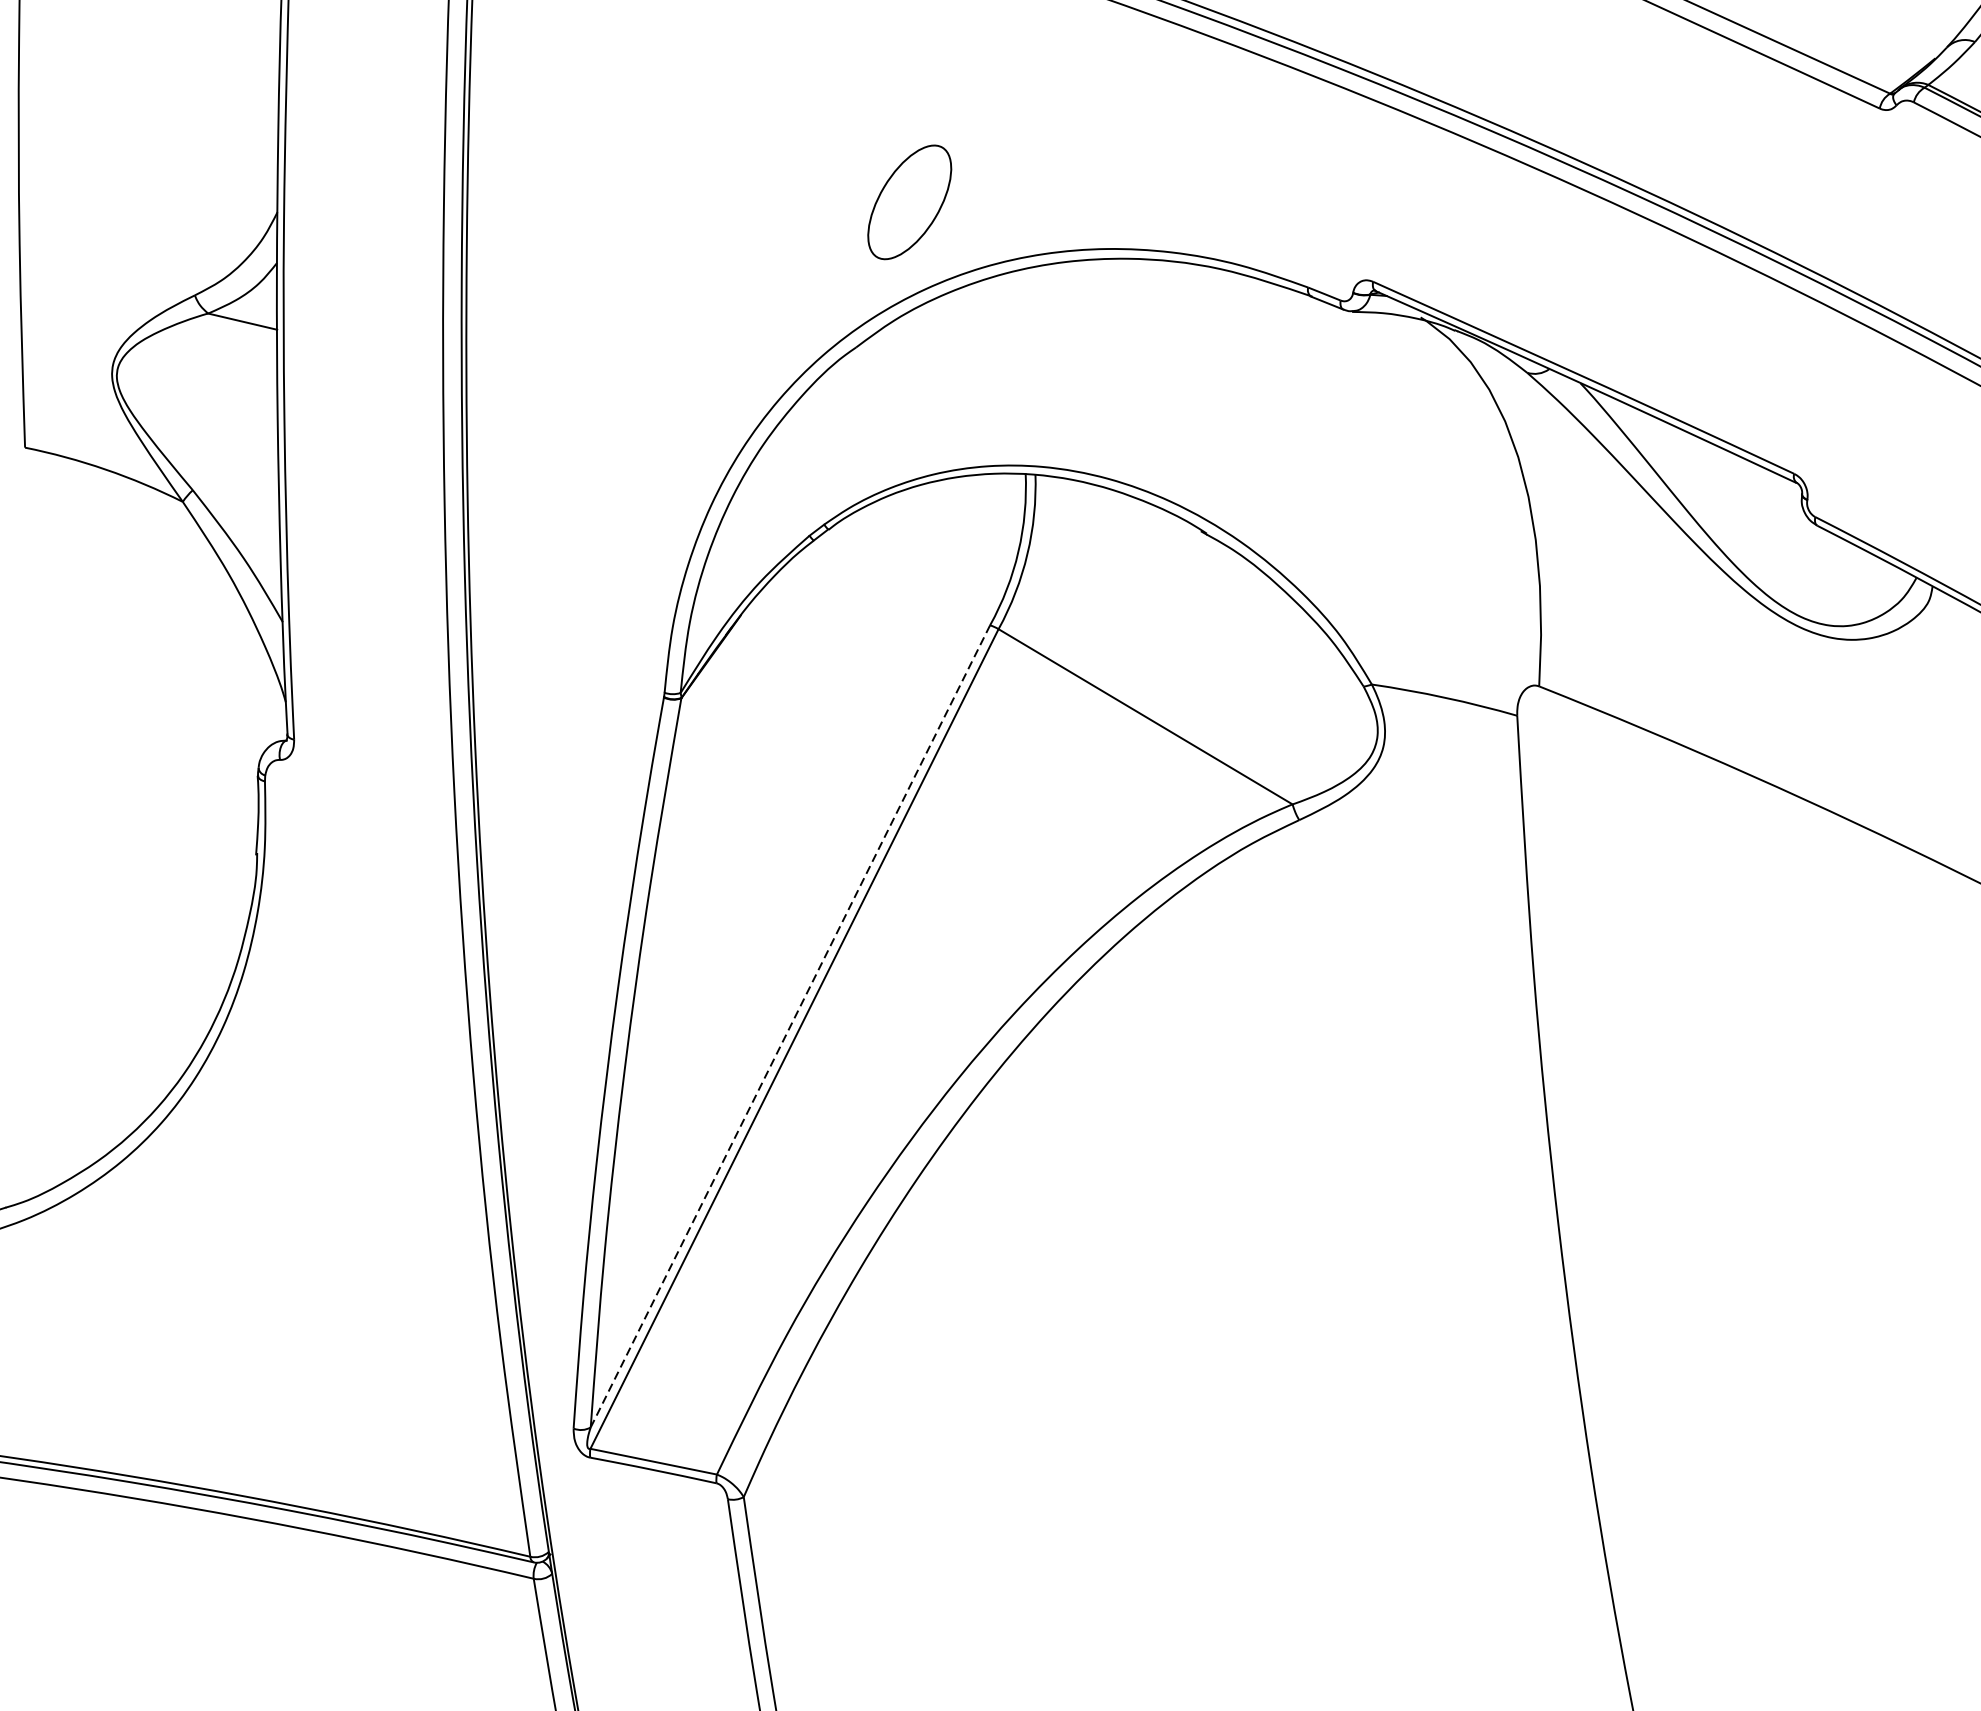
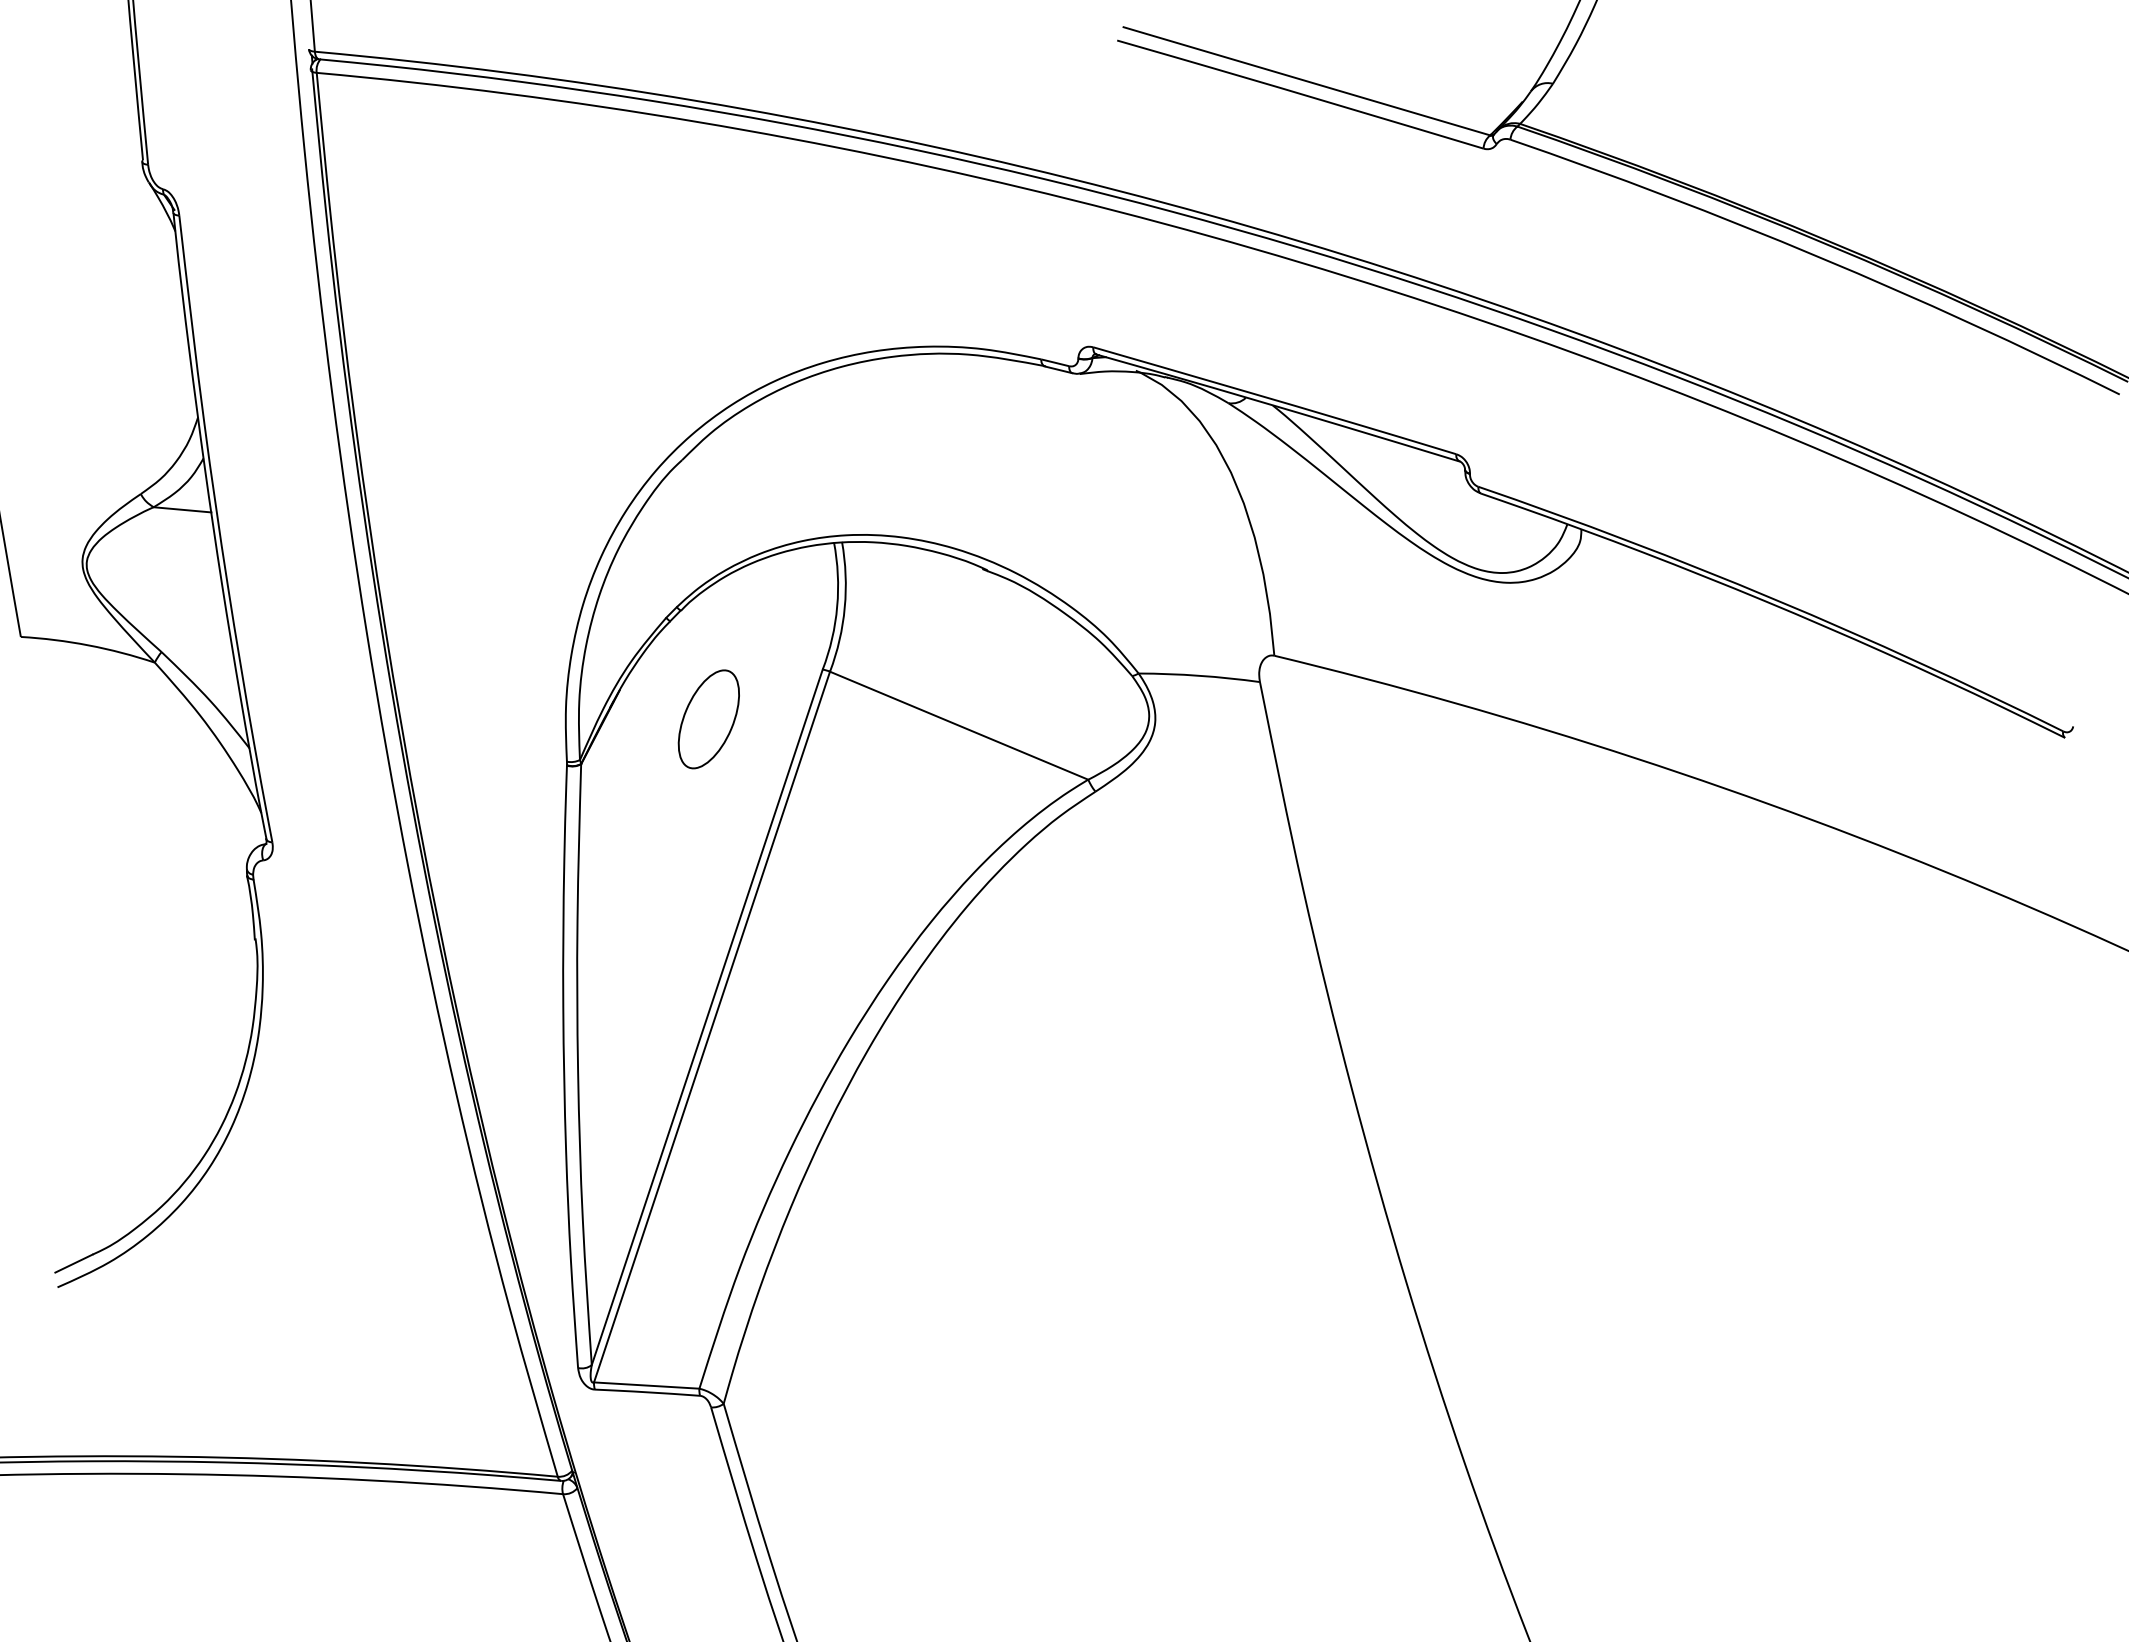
part: (909, 202) -> (708, 719), moved
line: (790, 1026) -> (707, 1017), dashed -> solid

